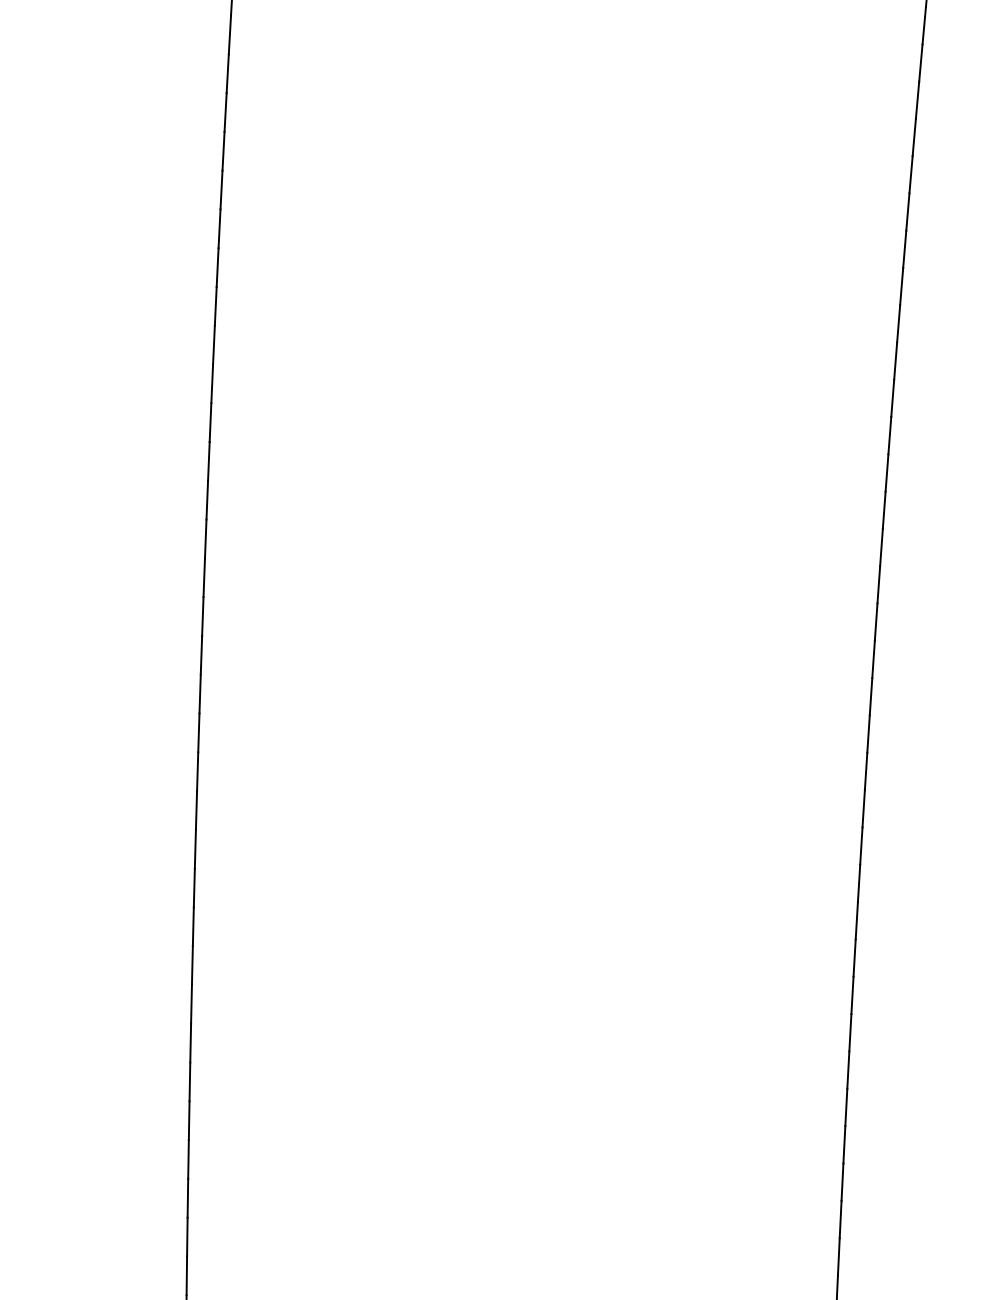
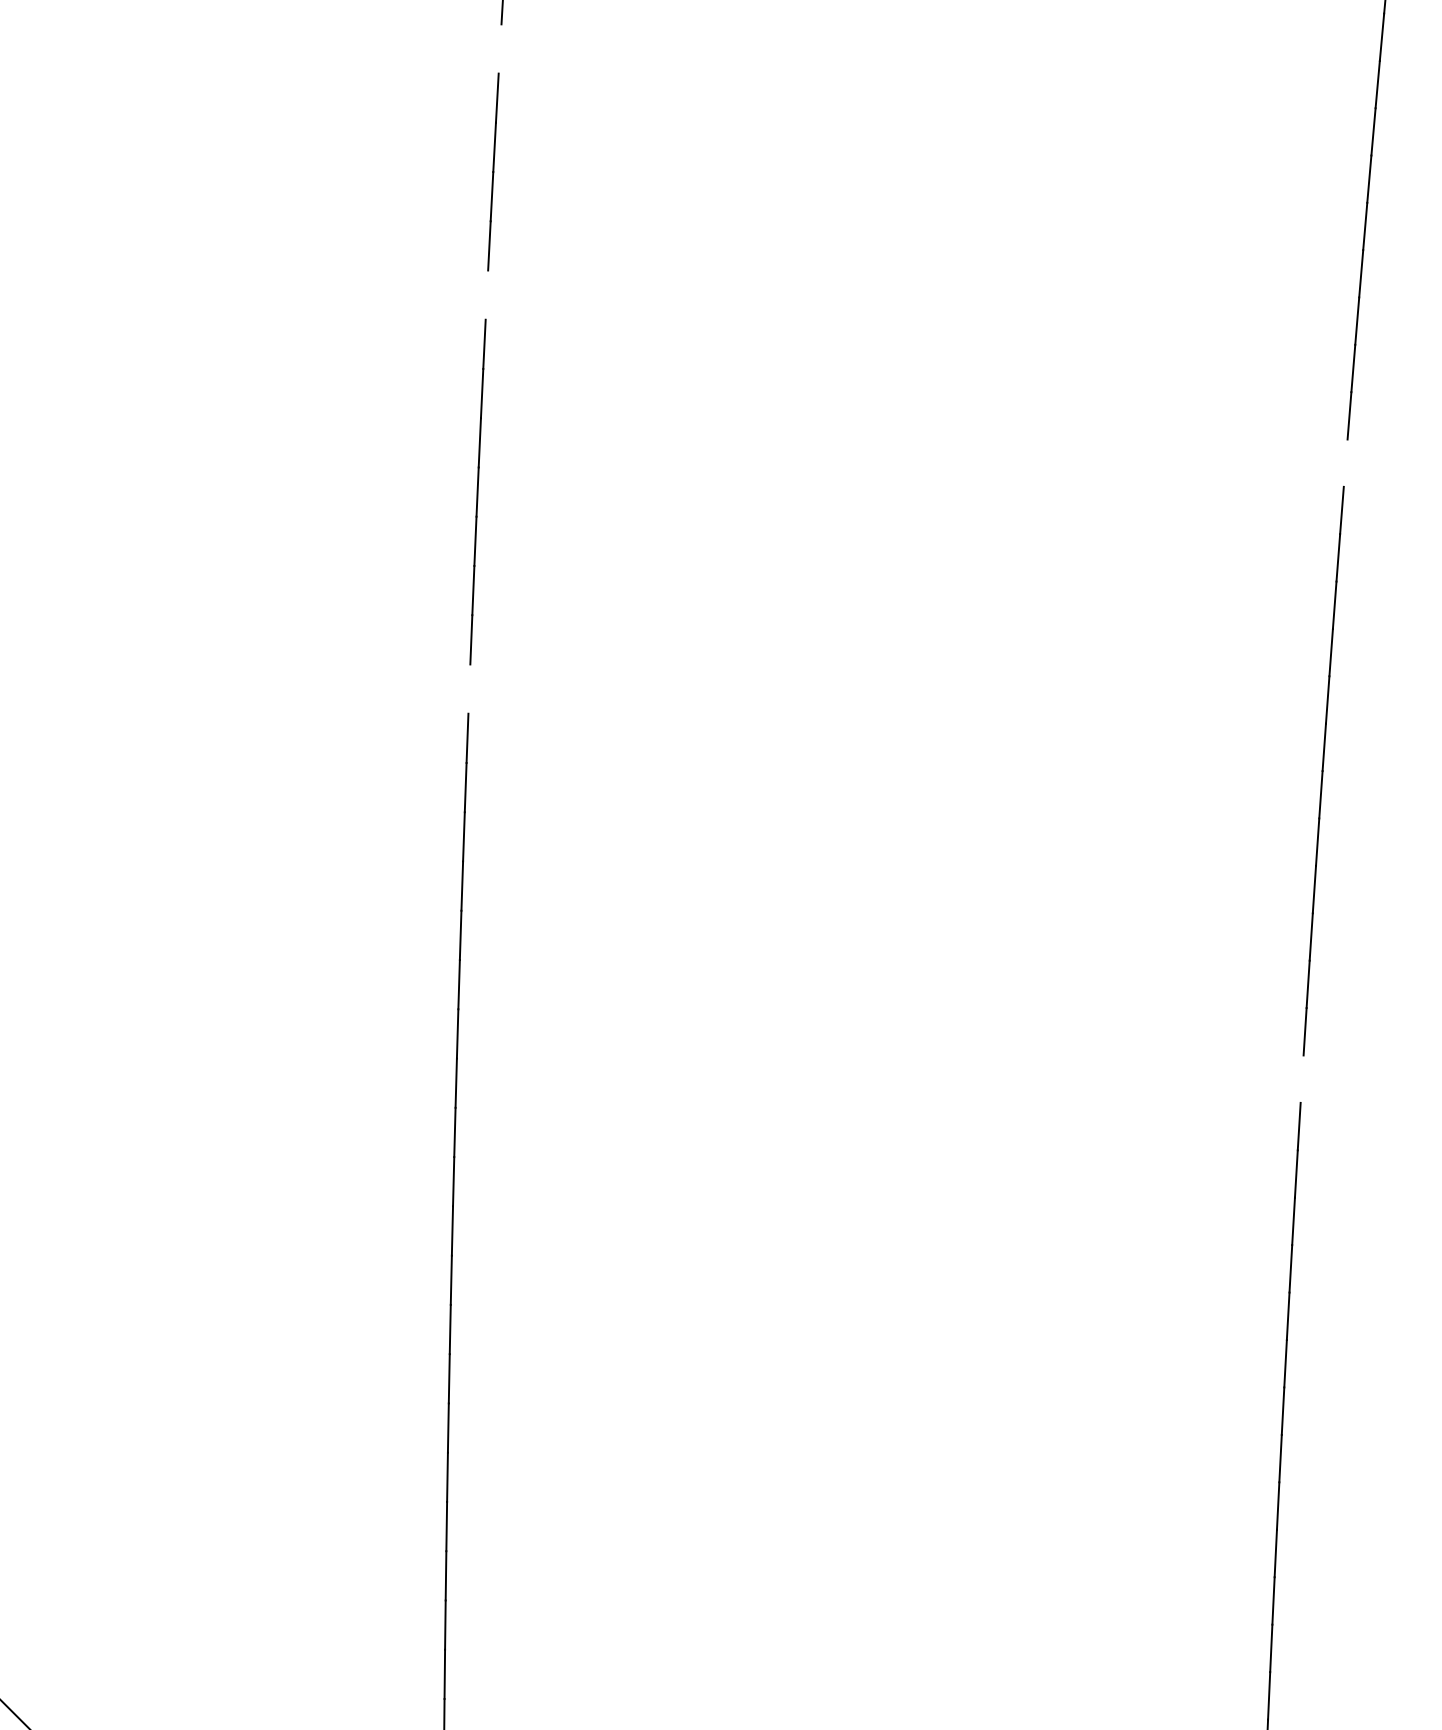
line: (229, 34) -> (499, 48), removed
line: (219, 228) -> (486, 294), removed
line: (895, 360) -> (1345, 462), removed
line: (205, 538) -> (469, 688), removed
line: (860, 845) -> (1301, 1078), removed

